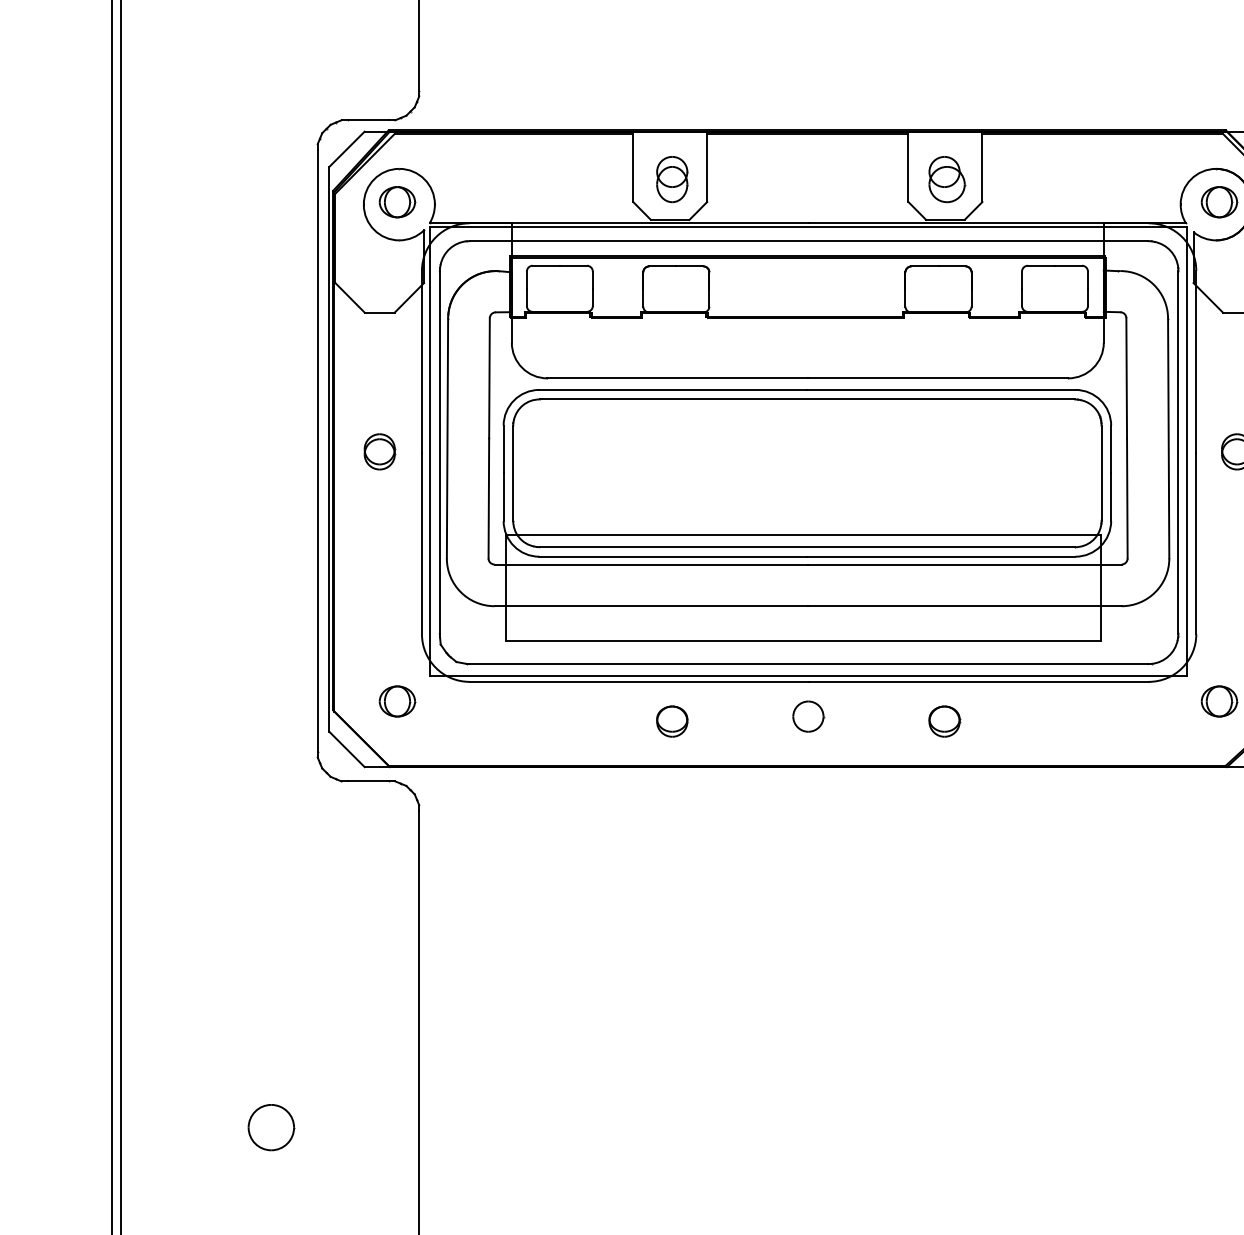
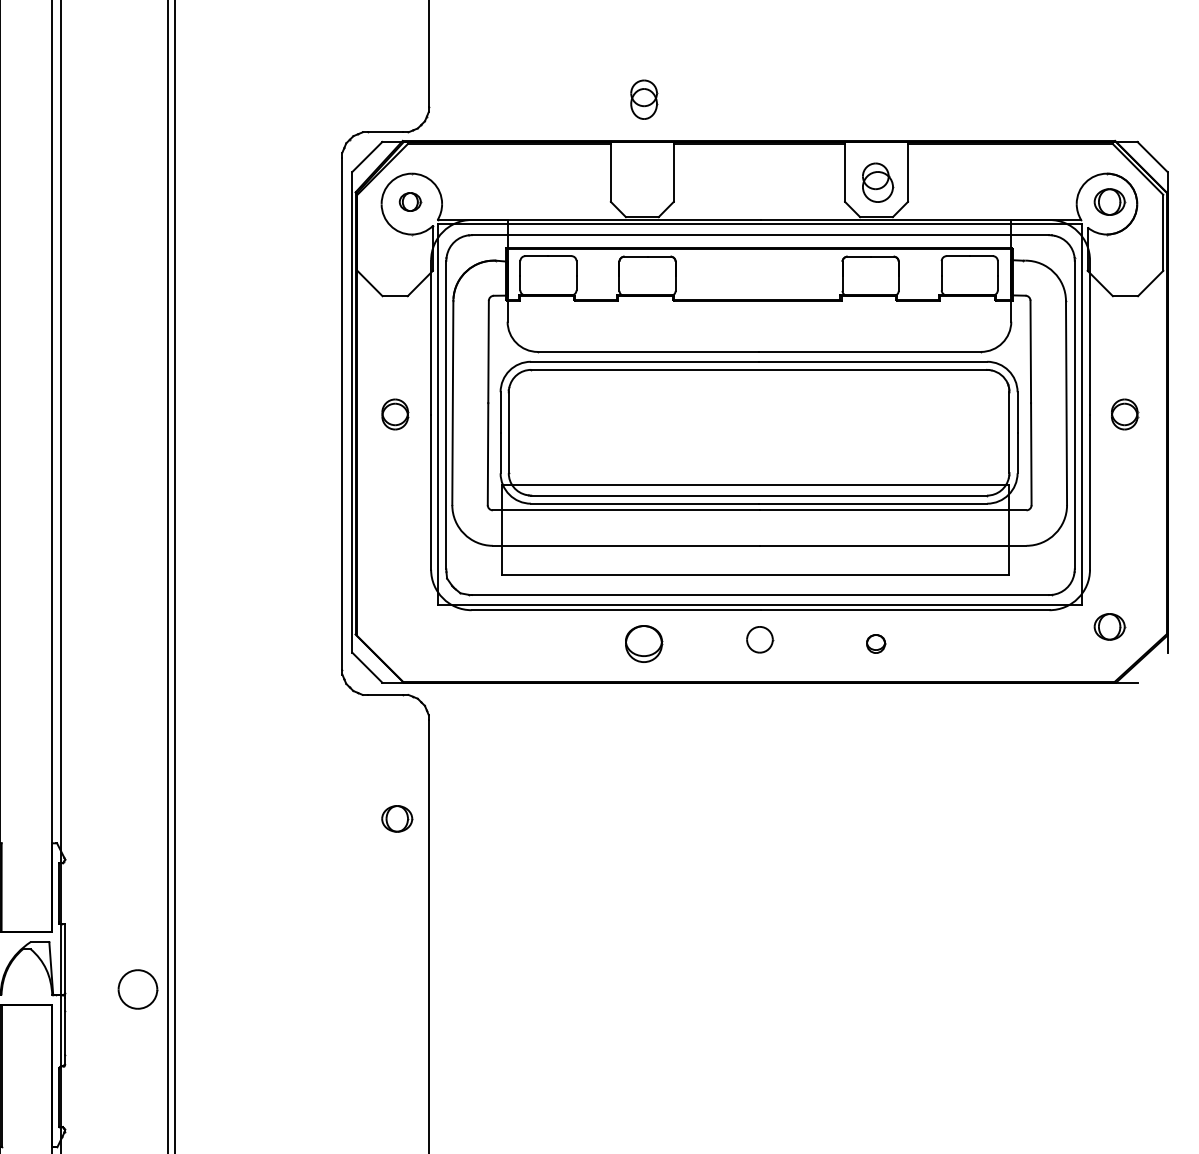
part: (672, 179) -> (644, 99), moved
part: (397, 201) -> (410, 201), size x0.7
part: (397, 701) -> (397, 818), moved
part: (672, 720) -> (644, 643), size x1.4
part: (945, 720) -> (876, 643), size x0.7
part: (270, 1127) -> (137, 989), moved

